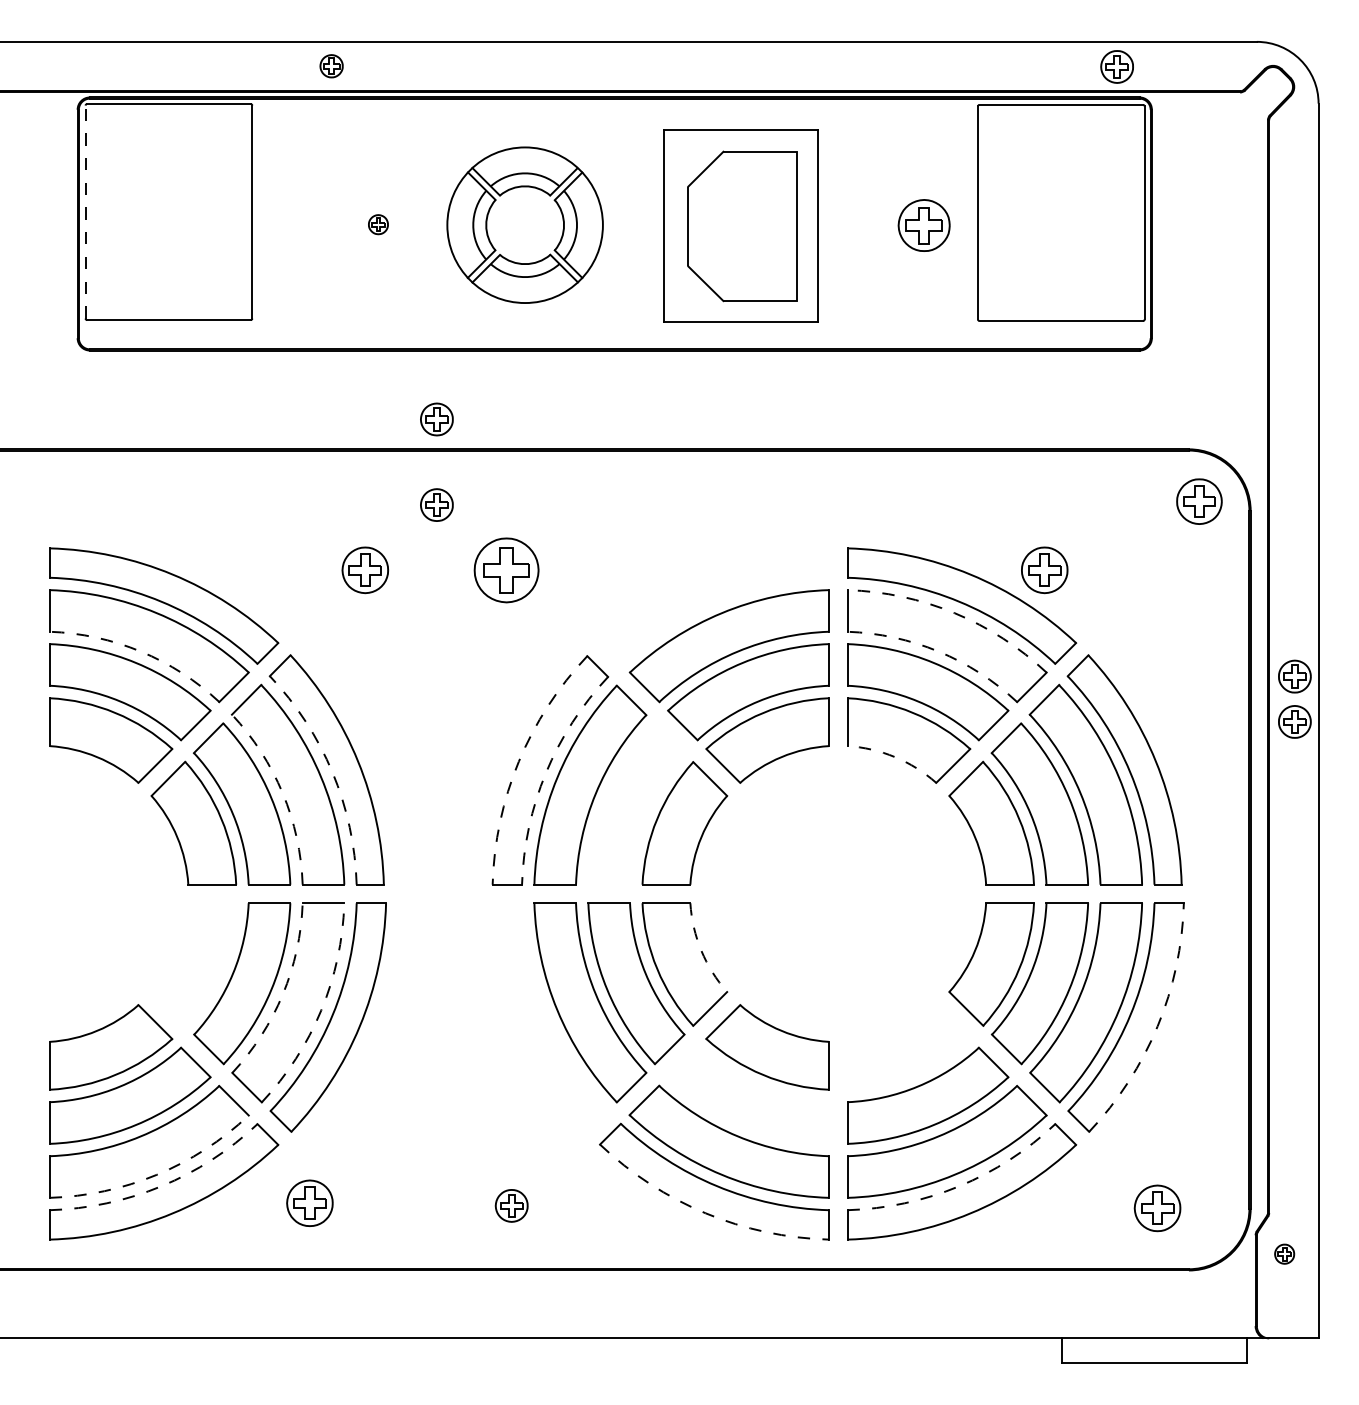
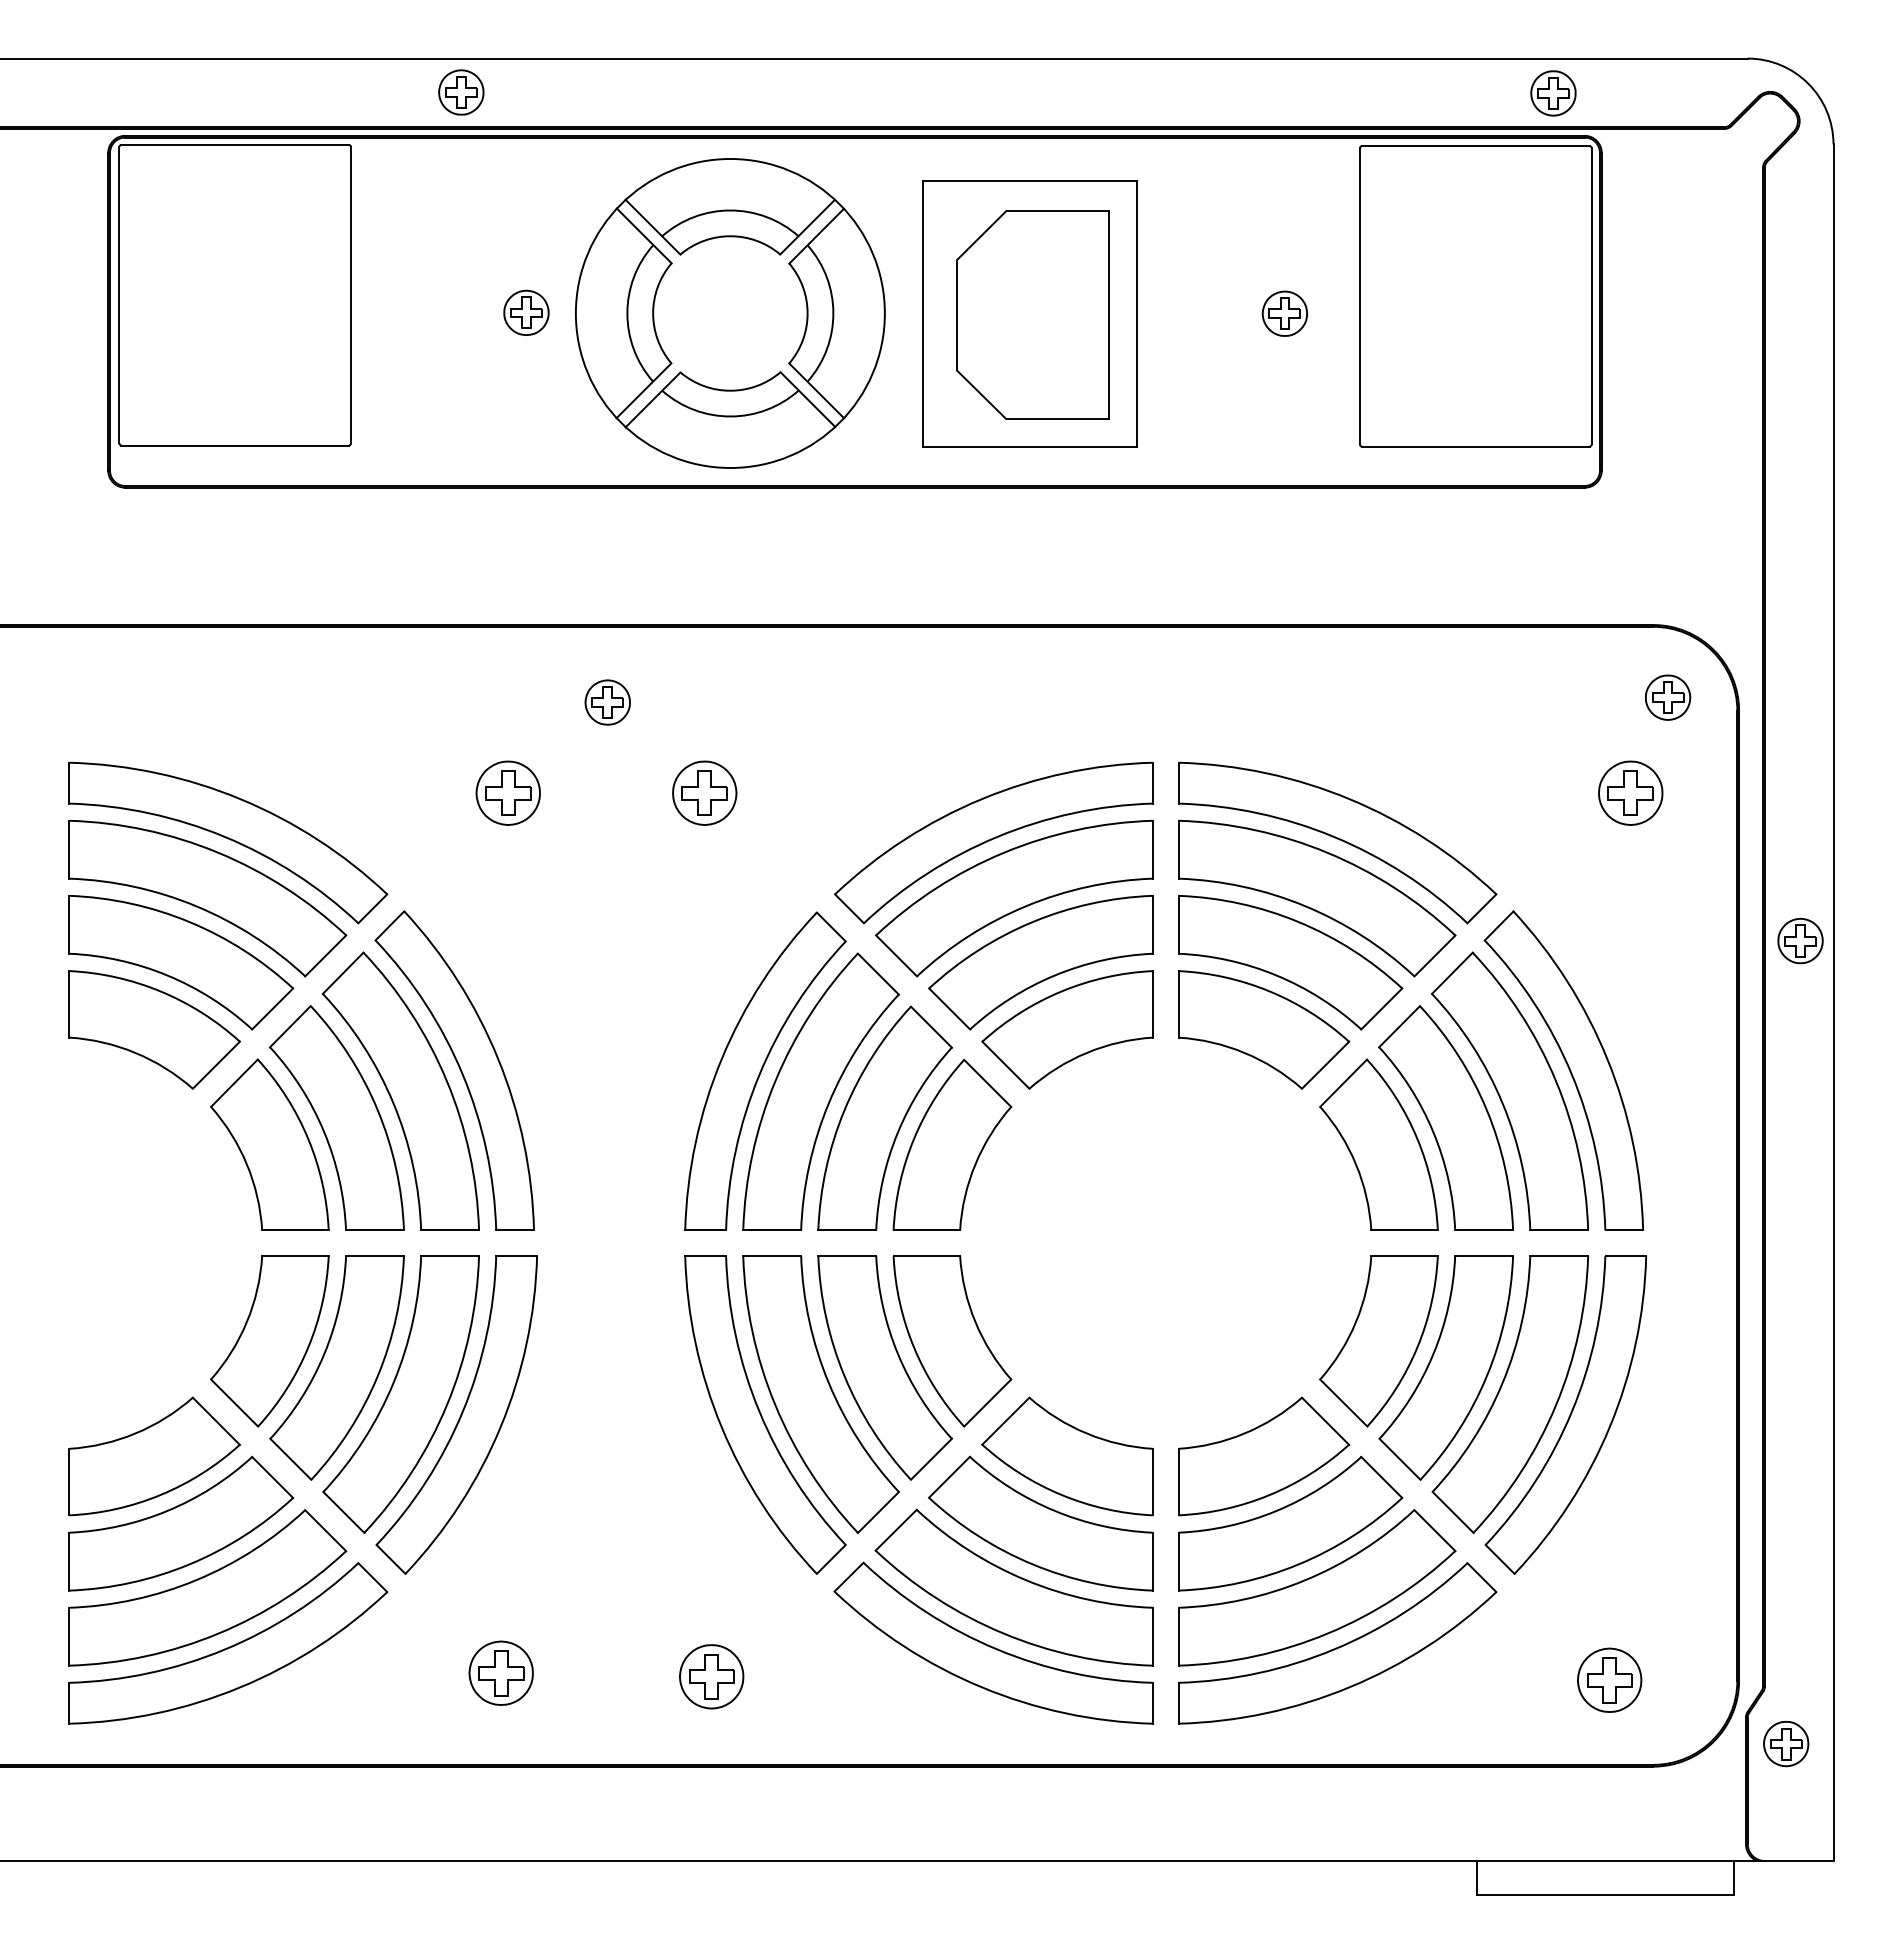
part: (331, 66) -> (461, 92), size x1.43
line: (85, 211) -> (119, 294), dashed -> solid
part: (378, 224) -> (526, 312), size x1.67
part: (525, 225) -> (730, 313), size x1.43
part: (923, 225) -> (1284, 313), size x0.62
part: (436, 419) -> (607, 583), removed
part: (1199, 501) -> (1668, 697), size x0.71
part: (506, 569) -> (704, 792), size x0.71
part: (1044, 569) -> (1630, 792), moved
part: (714, 605) -> (993, 842), added
arc: (954, 612) -> (1327, 852), dashed -> solid
arc: (141, 651) -> (196, 906), dashed -> solid
arc: (938, 651) -> (1305, 906), dashed -> solid
part: (1294, 721) -> (1800, 1003), removed
arc: (894, 756) -> (1244, 1052), dashed -> solid
arc: (518, 761) -> (721, 1059), dashed -> solid
arc: (332, 772) -> (462, 1074), dashed -> solid
arc: (546, 772) -> (759, 1074), dashed -> solid
arc: (282, 793) -> (393, 1103), dashed -> solid
part: (636, 803) -> (885, 1117), added
arc: (701, 951) -> (975, 1322), dashed -> solid
part: (193, 964) -> (269, 1341), added
arc: (282, 994) -> (393, 1382), dashed -> solid
arc: (321, 1010) -> (447, 1404), dashed -> solid
part: (550, 1017) -> (765, 1414), added
arc: (1157, 1026) -> (1609, 1427), dashed -> solid
part: (909, 1047) -> (1264, 1456), added
part: (748, 1095) -> (1040, 1523), added
arc: (156, 1174) -> (218, 1633), dashed -> solid
arc: (161, 1186) -> (224, 1649), dashed -> solid
arc: (959, 1186) -> (1334, 1649), dashed -> solid
part: (309, 1202) -> (500, 1672), moved
part: (511, 1205) -> (711, 1676), size x1.43
arc: (705, 1213) -> (981, 1687), dashed -> solid
part: (1284, 1253) -> (1786, 1743), size x1.67

